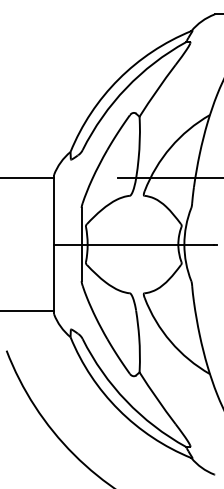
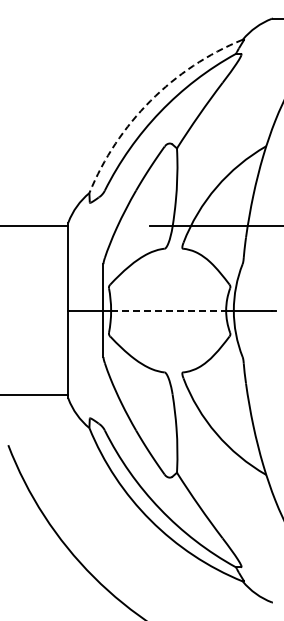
arc: (118, 78) -> (150, 100), solid -> dashed
line: (132, 244) -> (168, 310), solid -> dashed

